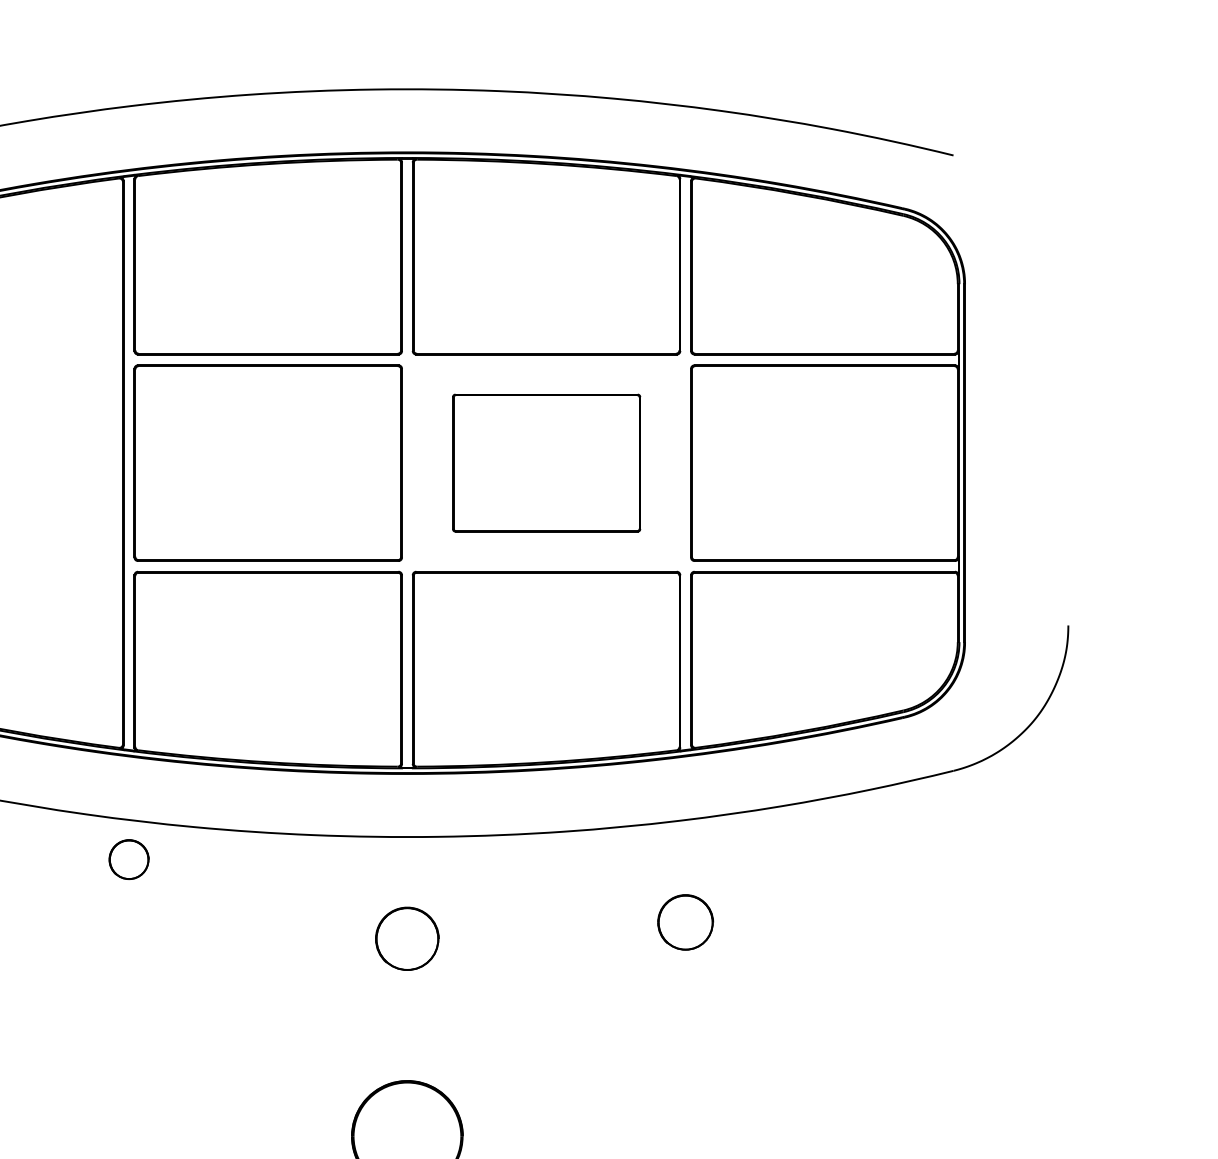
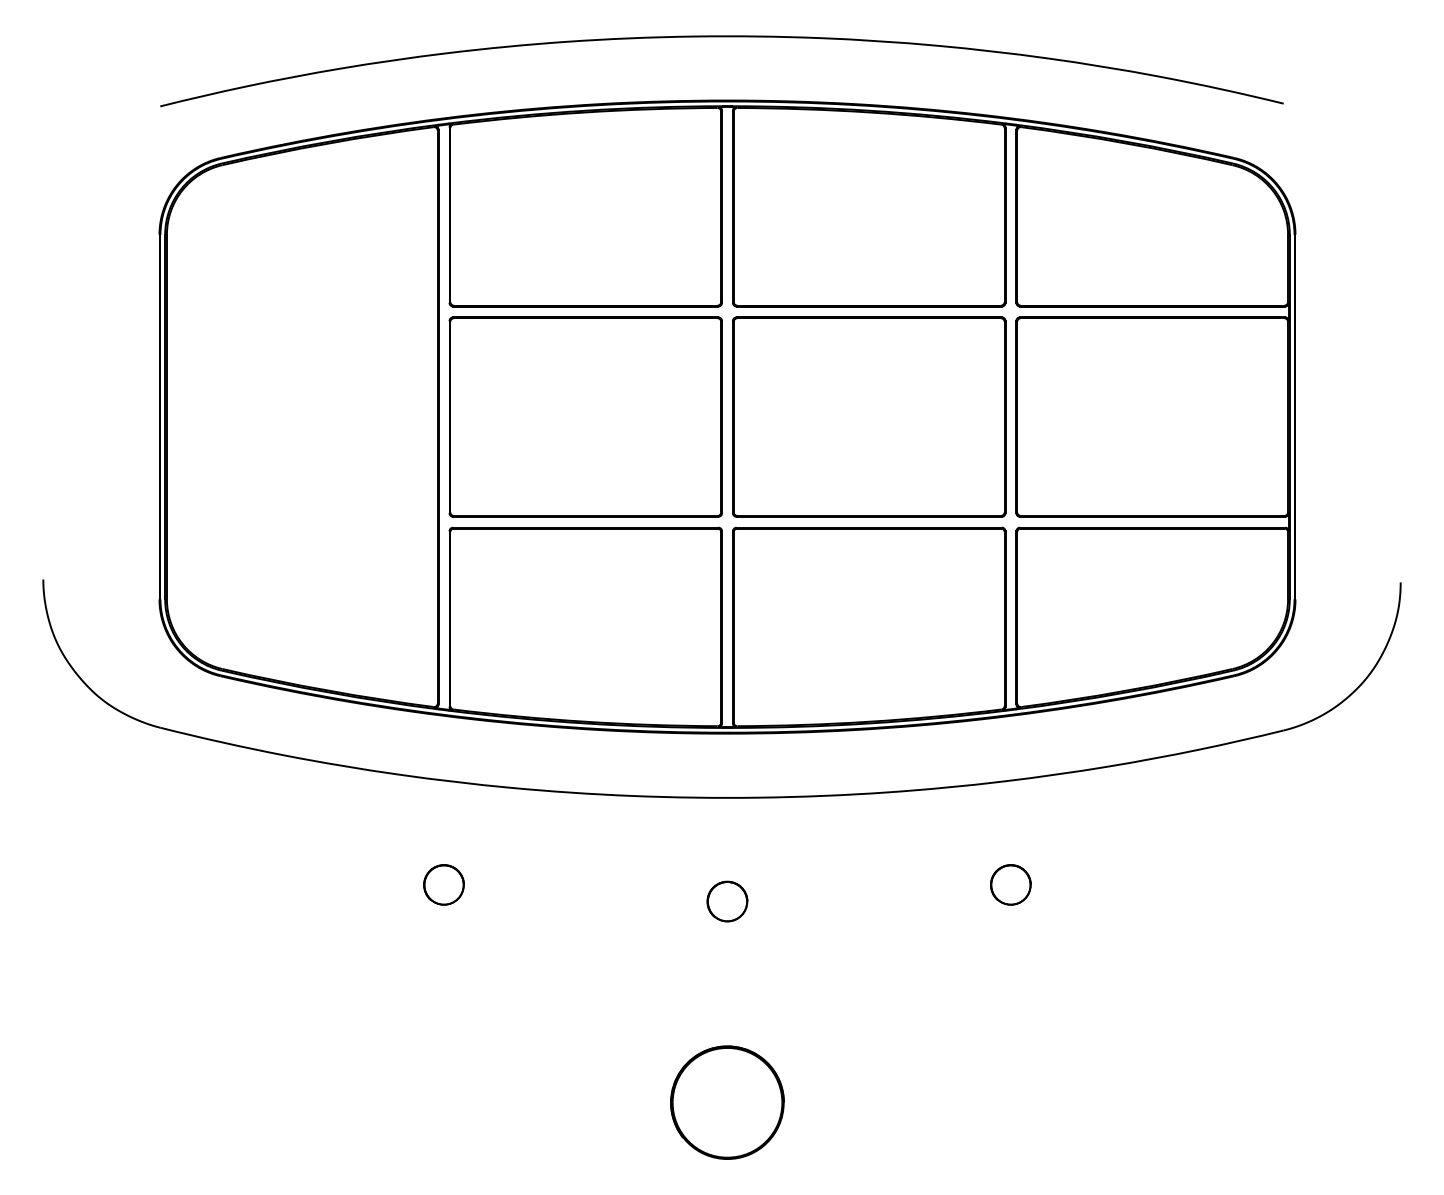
part: (546, 462) -> (869, 416), size x1.43
part: (128, 859) -> (443, 884), moved
part: (685, 922) -> (1010, 884), size x0.71
part: (407, 938) -> (727, 901), size x0.62

